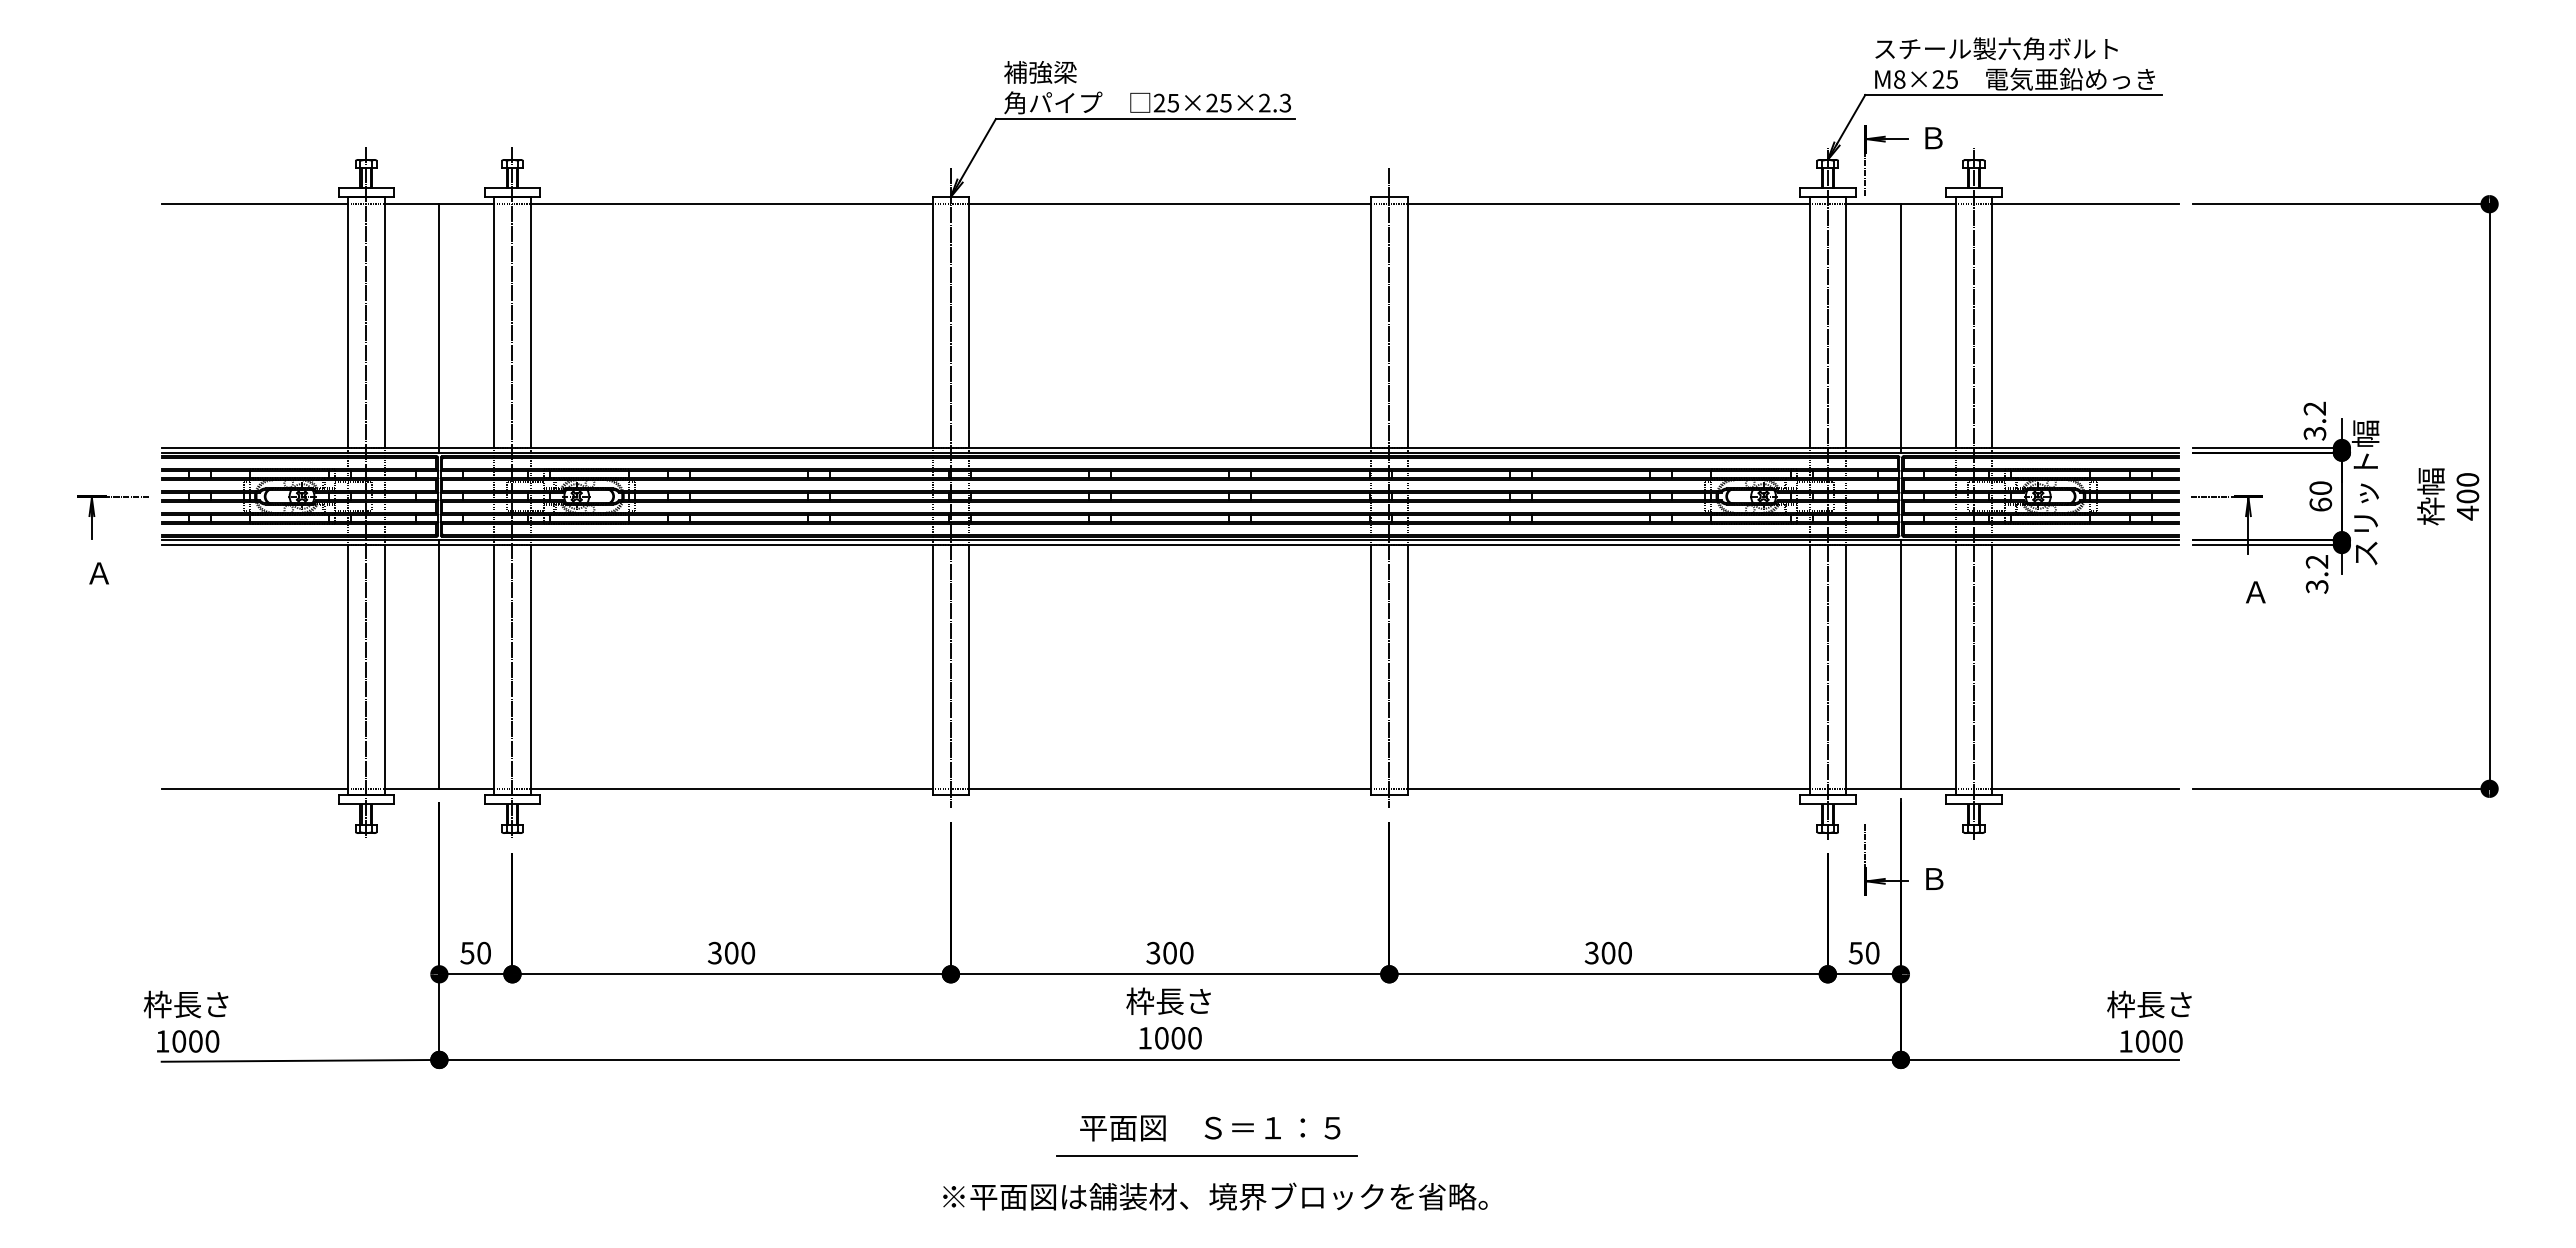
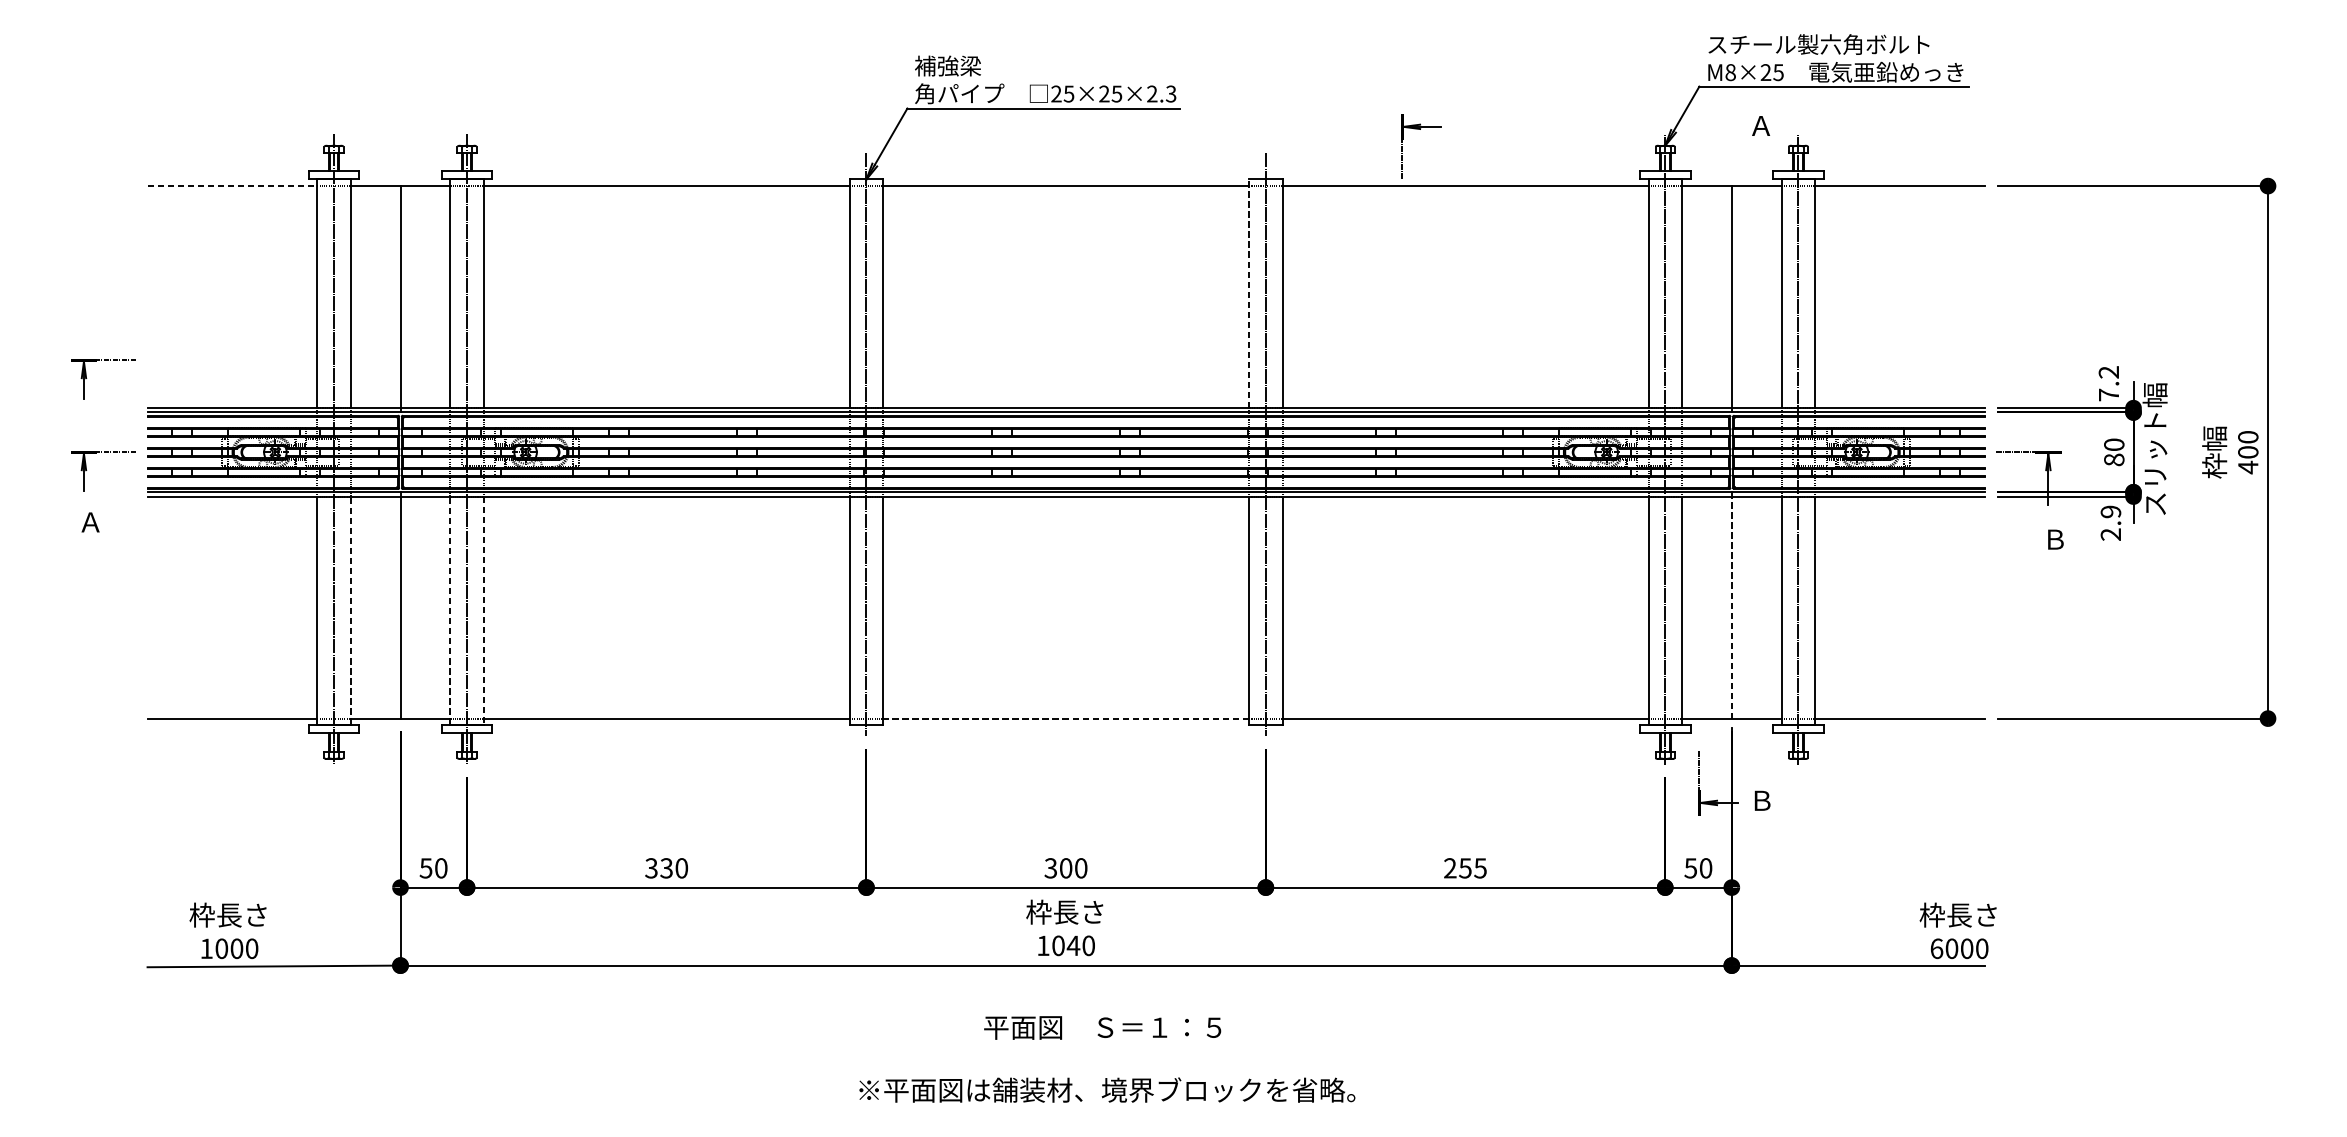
text: (1932, 138) -> (1760, 126), Ｂ -> Ａ
part: (1885, 142) -> (1420, 129), moved
line: (255, 204) -> (232, 186), solid -> dashed
line: (1371, 322) -> (1249, 293), solid -> dashed
part: (95, 415) -> (87, 378), added
text: (2314, 433) -> (2108, 394), 3.2 -> 7.2
text: (2320, 504) -> (2114, 459), 60 -> 80
text: (2317, 574) -> (2111, 523), 3.2 -> 2.9
text: (2255, 592) -> (2054, 539), Ａ -> Ｂ
line: (1900, 665) -> (1731, 606), solid -> dashed
line: (384, 669) -> (350, 609), solid -> dashed
line: (494, 669) -> (450, 609), solid -> dashed
line: (530, 670) -> (483, 610), solid -> dashed
line: (1170, 788) -> (1066, 718), solid -> dashed
text: (1607, 952) -> (1464, 867), 300 -> 255
text: (731, 953) -> (666, 868), 300 -> 330
text: (185, 1021) -> (227, 930), moved
text: (1177, 1038) -> (1072, 946), 1000 -> 1040
text: (2125, 1041) -> (1936, 948), 1000 -> 6000
line: (1207, 1156) -> (1100, 1053), removed

